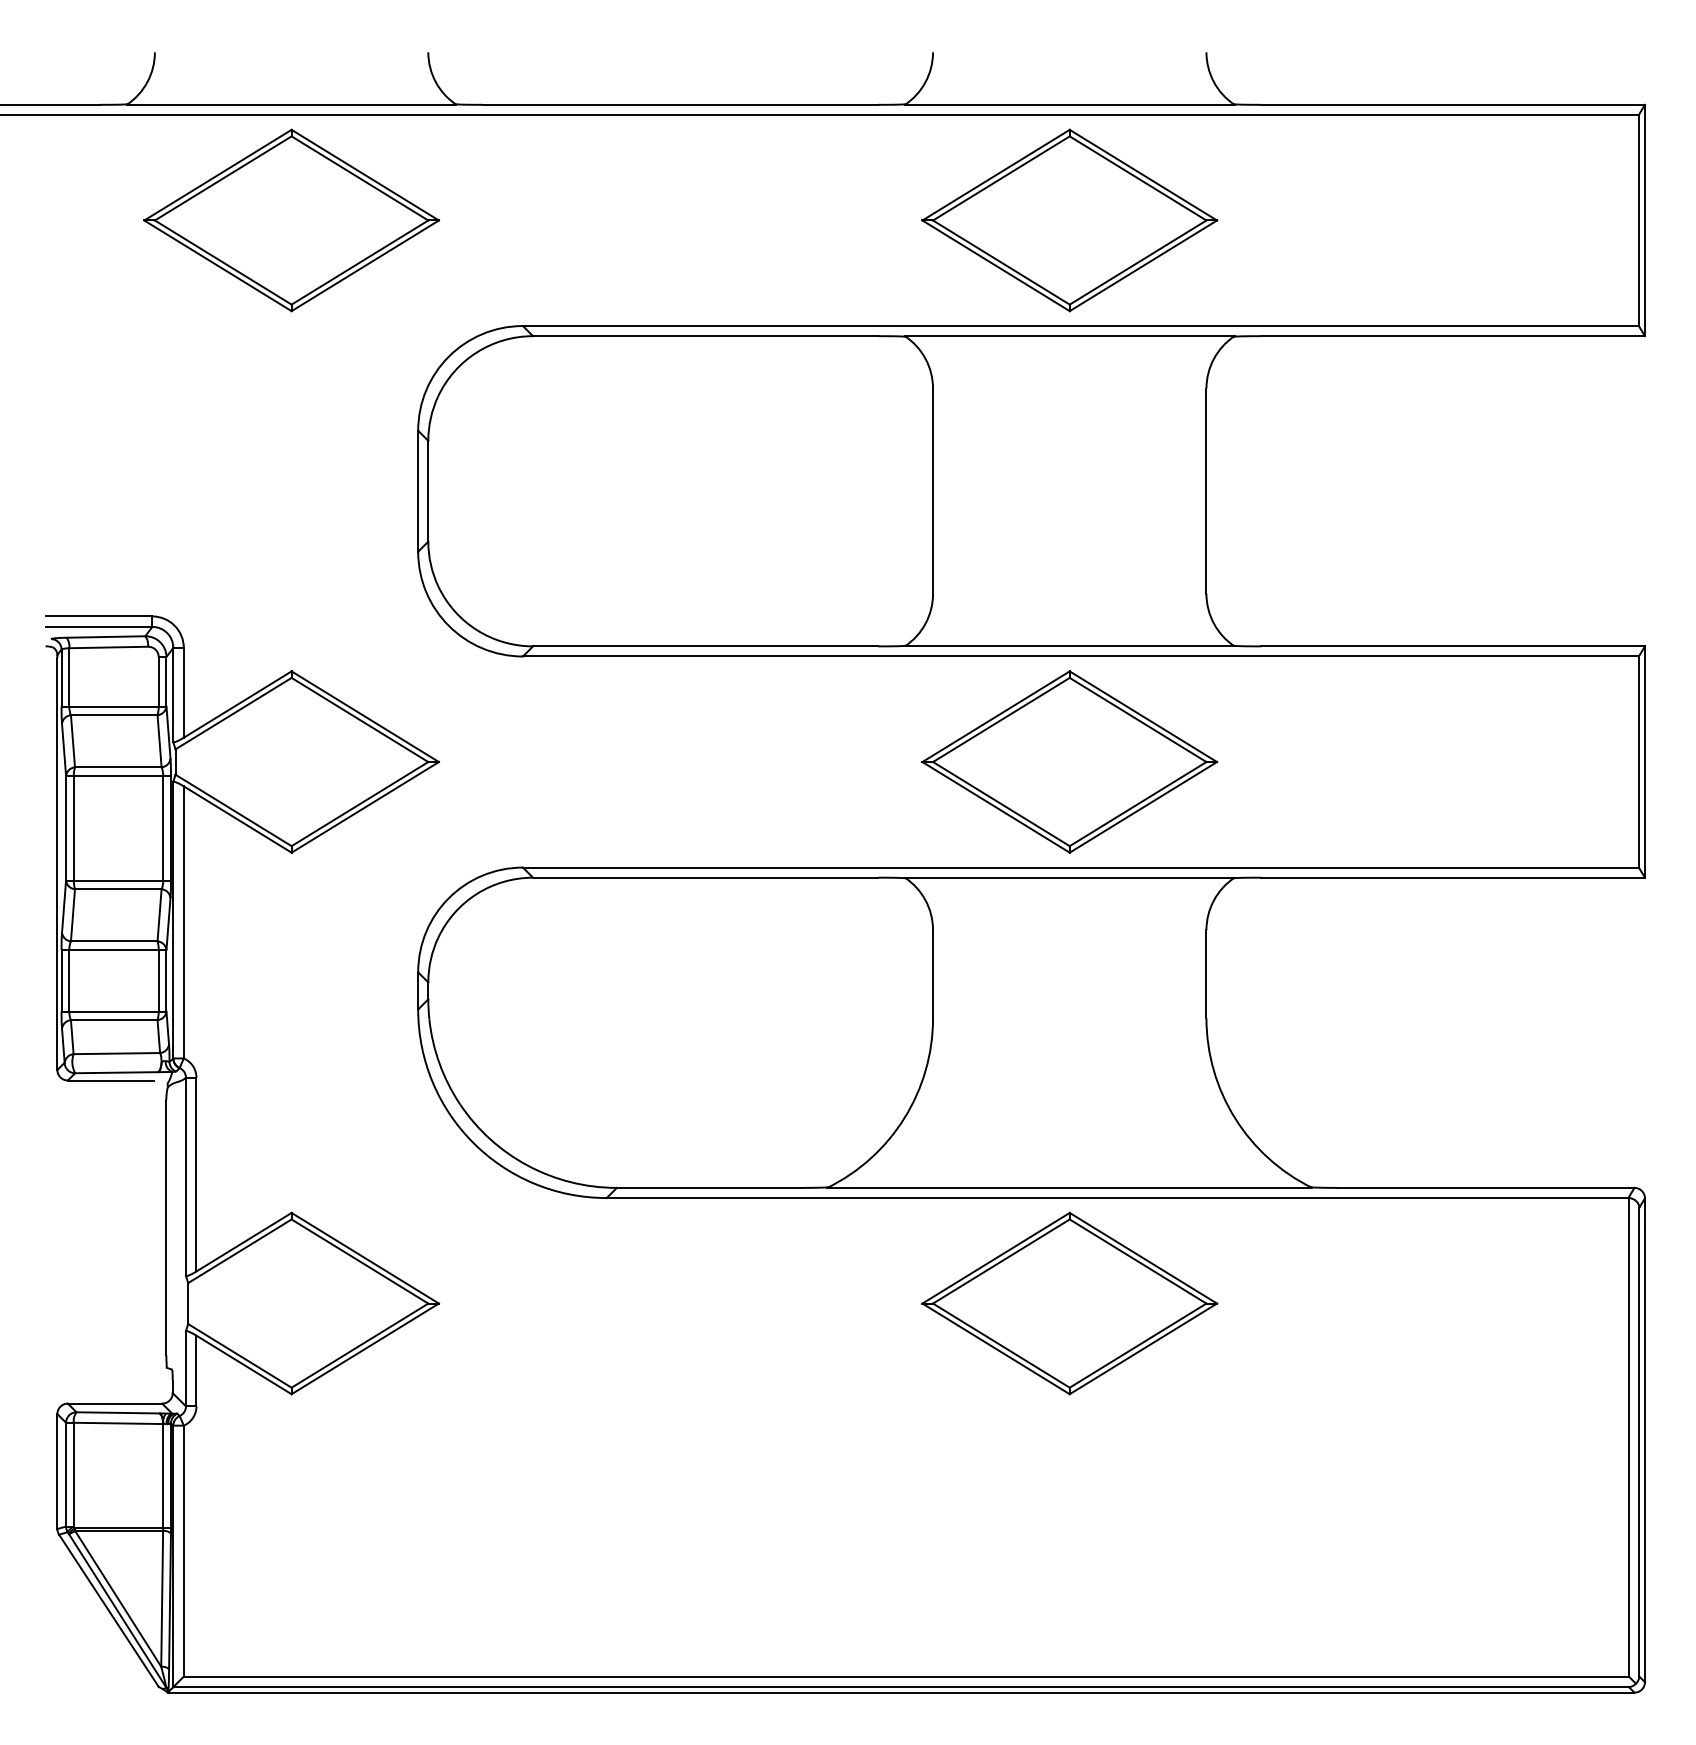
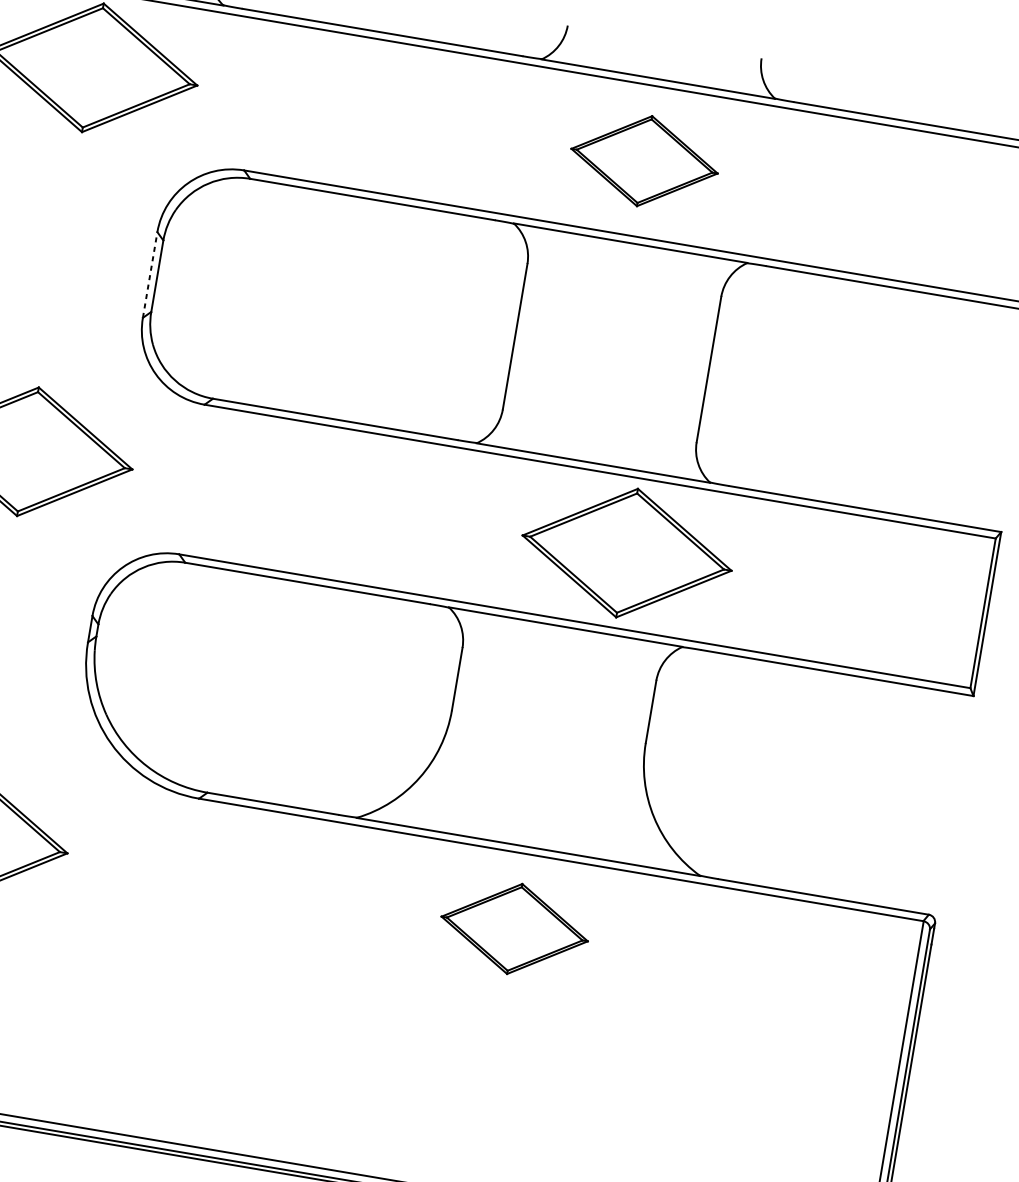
part: (1069, 220) -> (644, 161), size x0.7
line: (418, 490) -> (150, 274), solid -> dashed
part: (1069, 761) -> (626, 552), moved
part: (1069, 1303) -> (514, 928), size x0.7

